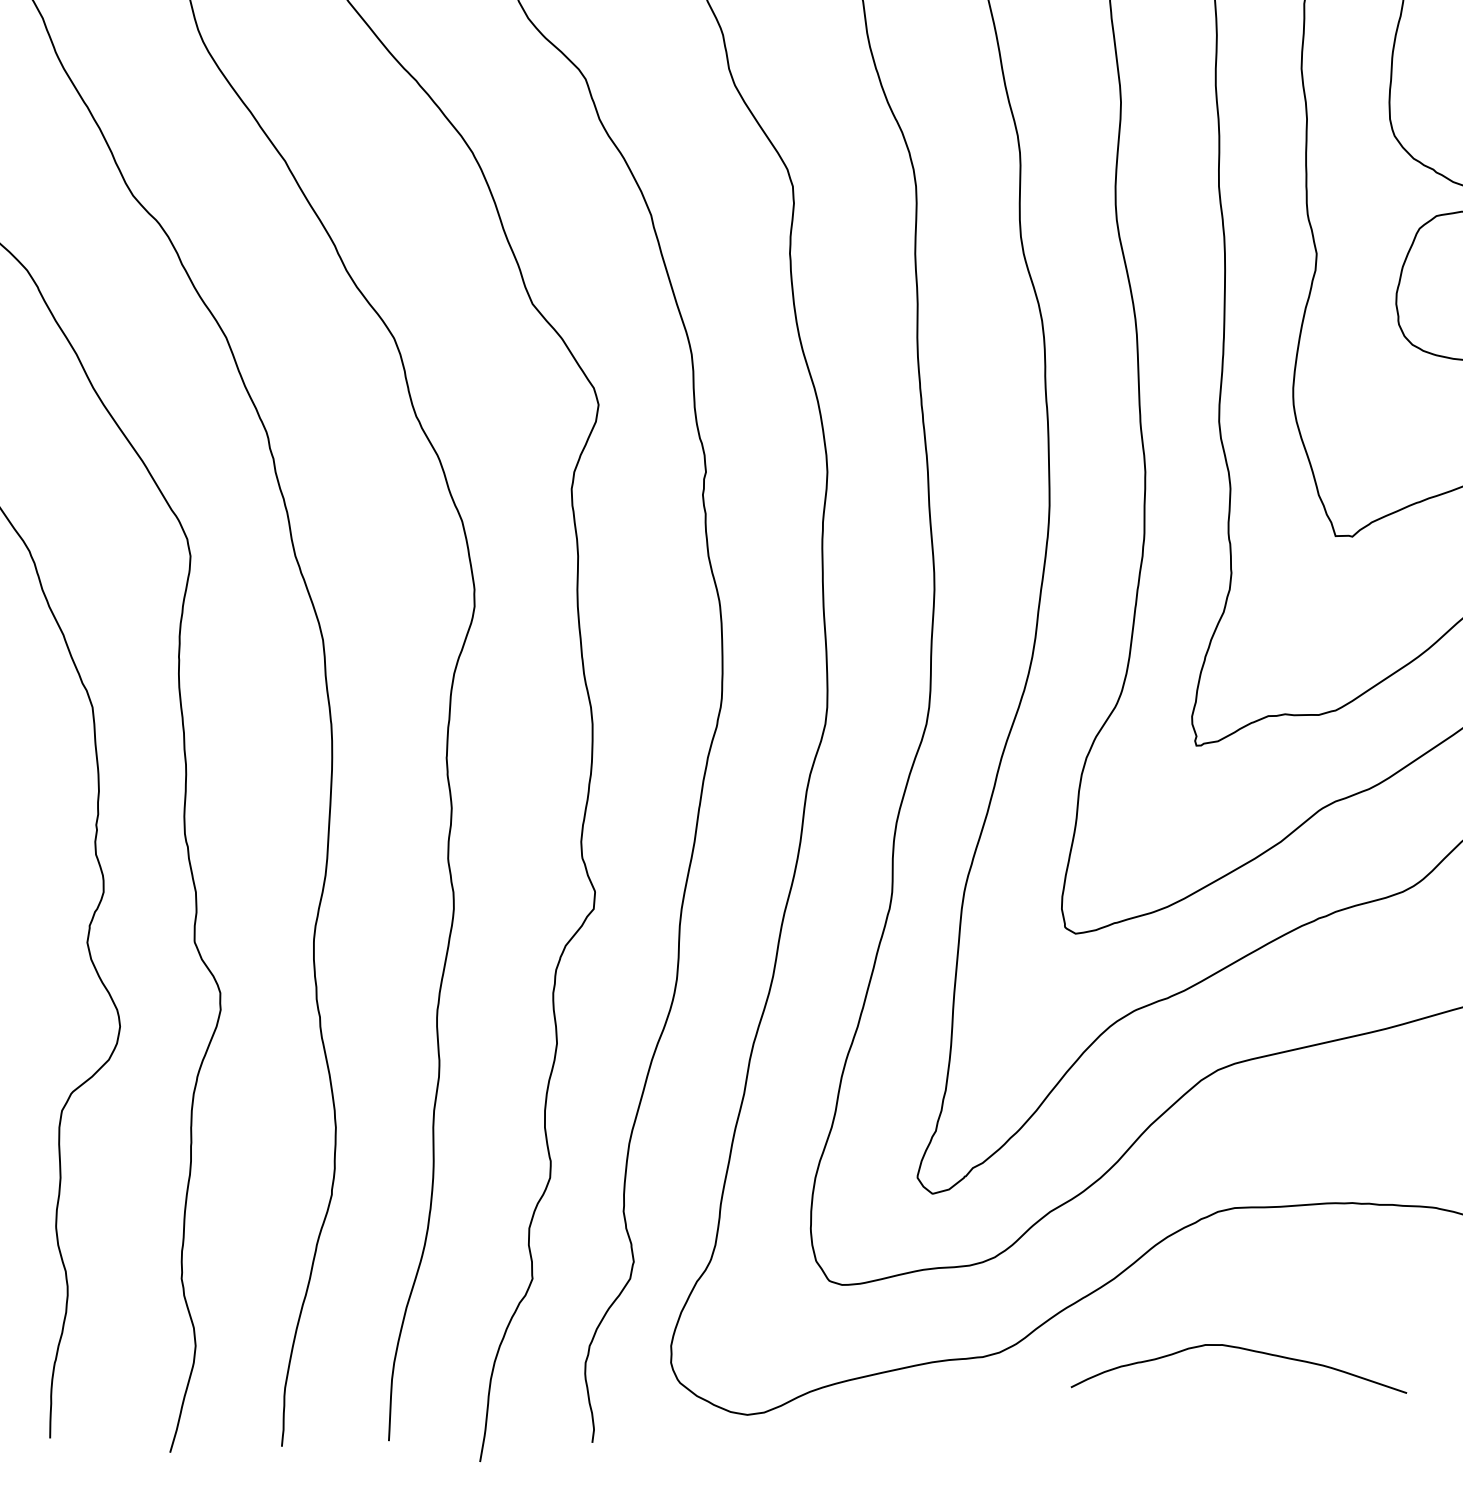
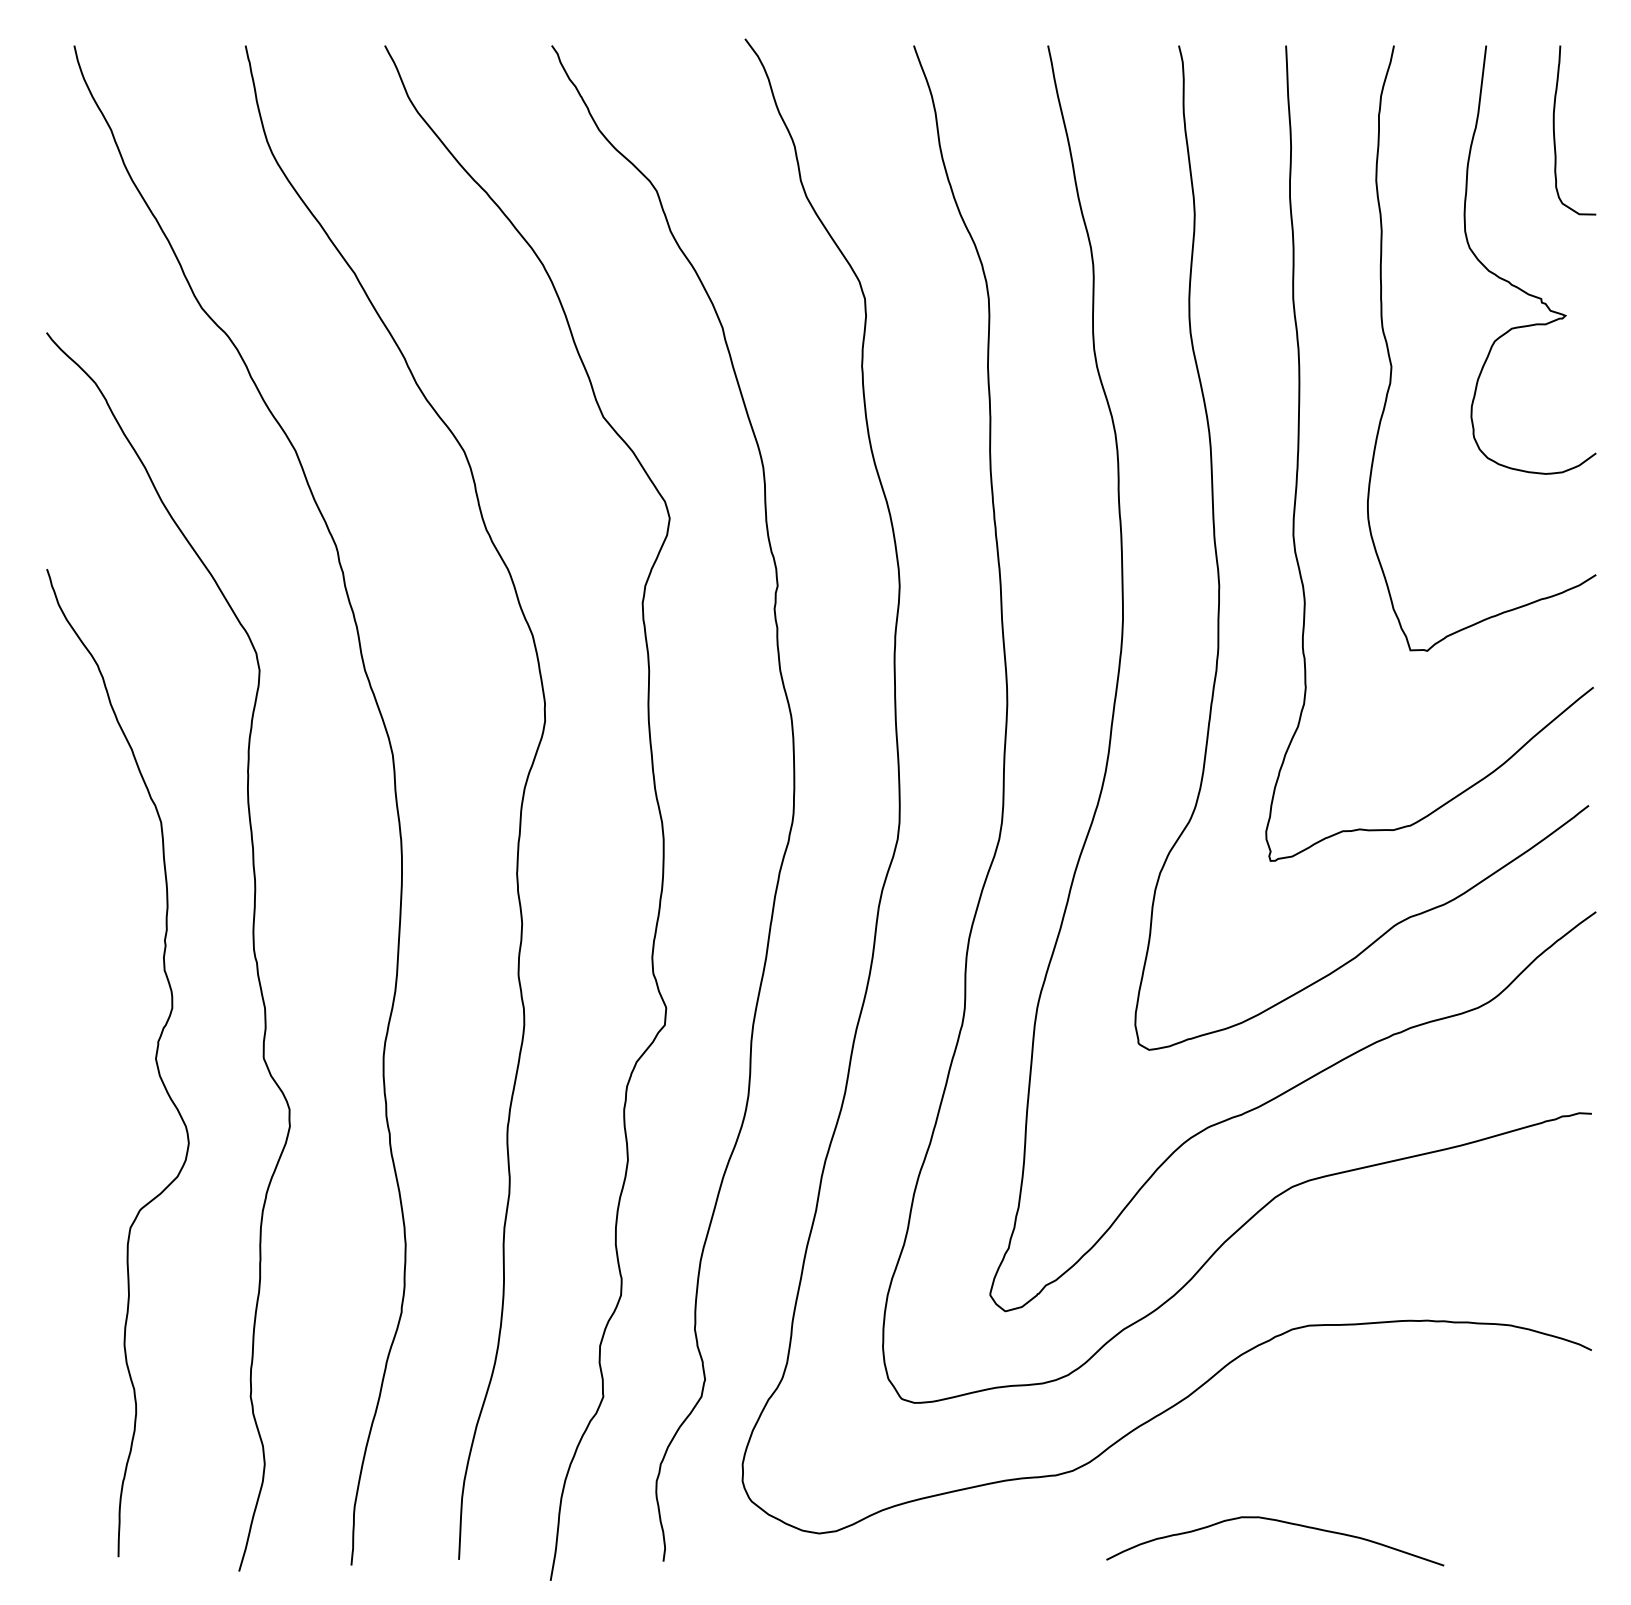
curve: (1244, 1350) -> (1280, 1522), moved

